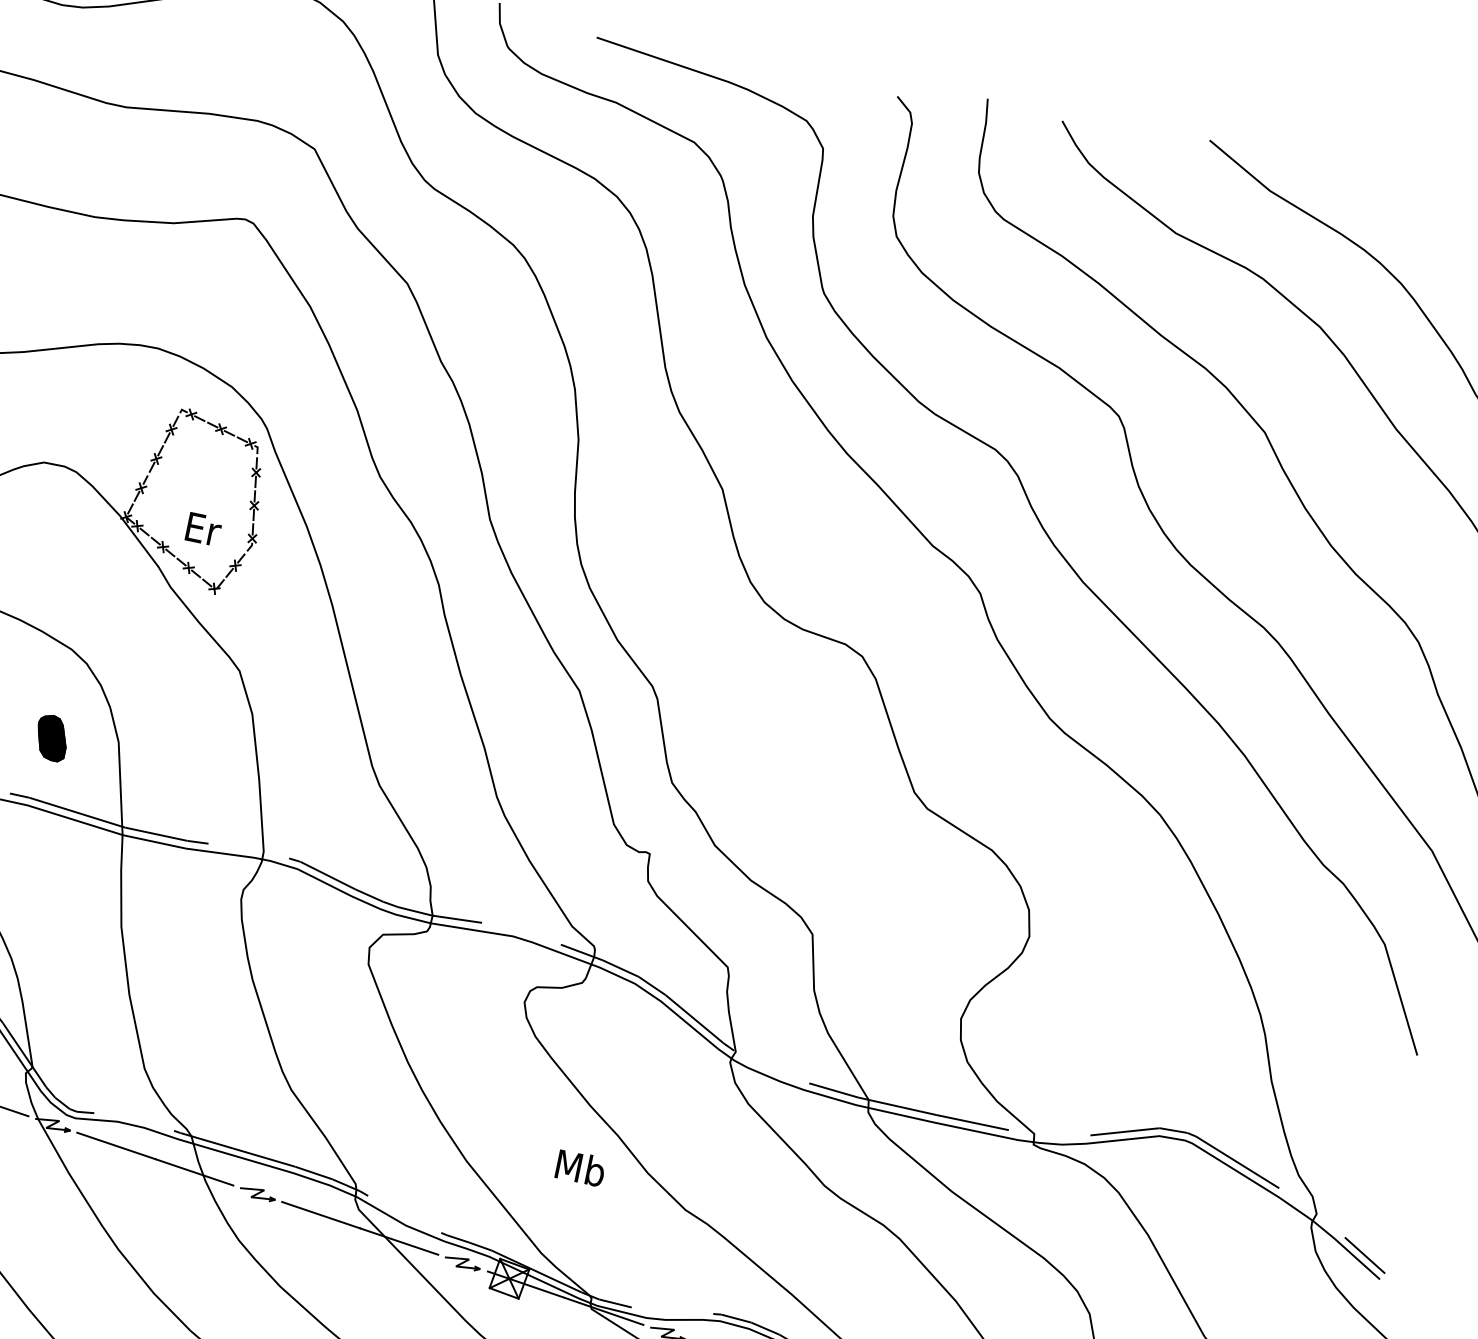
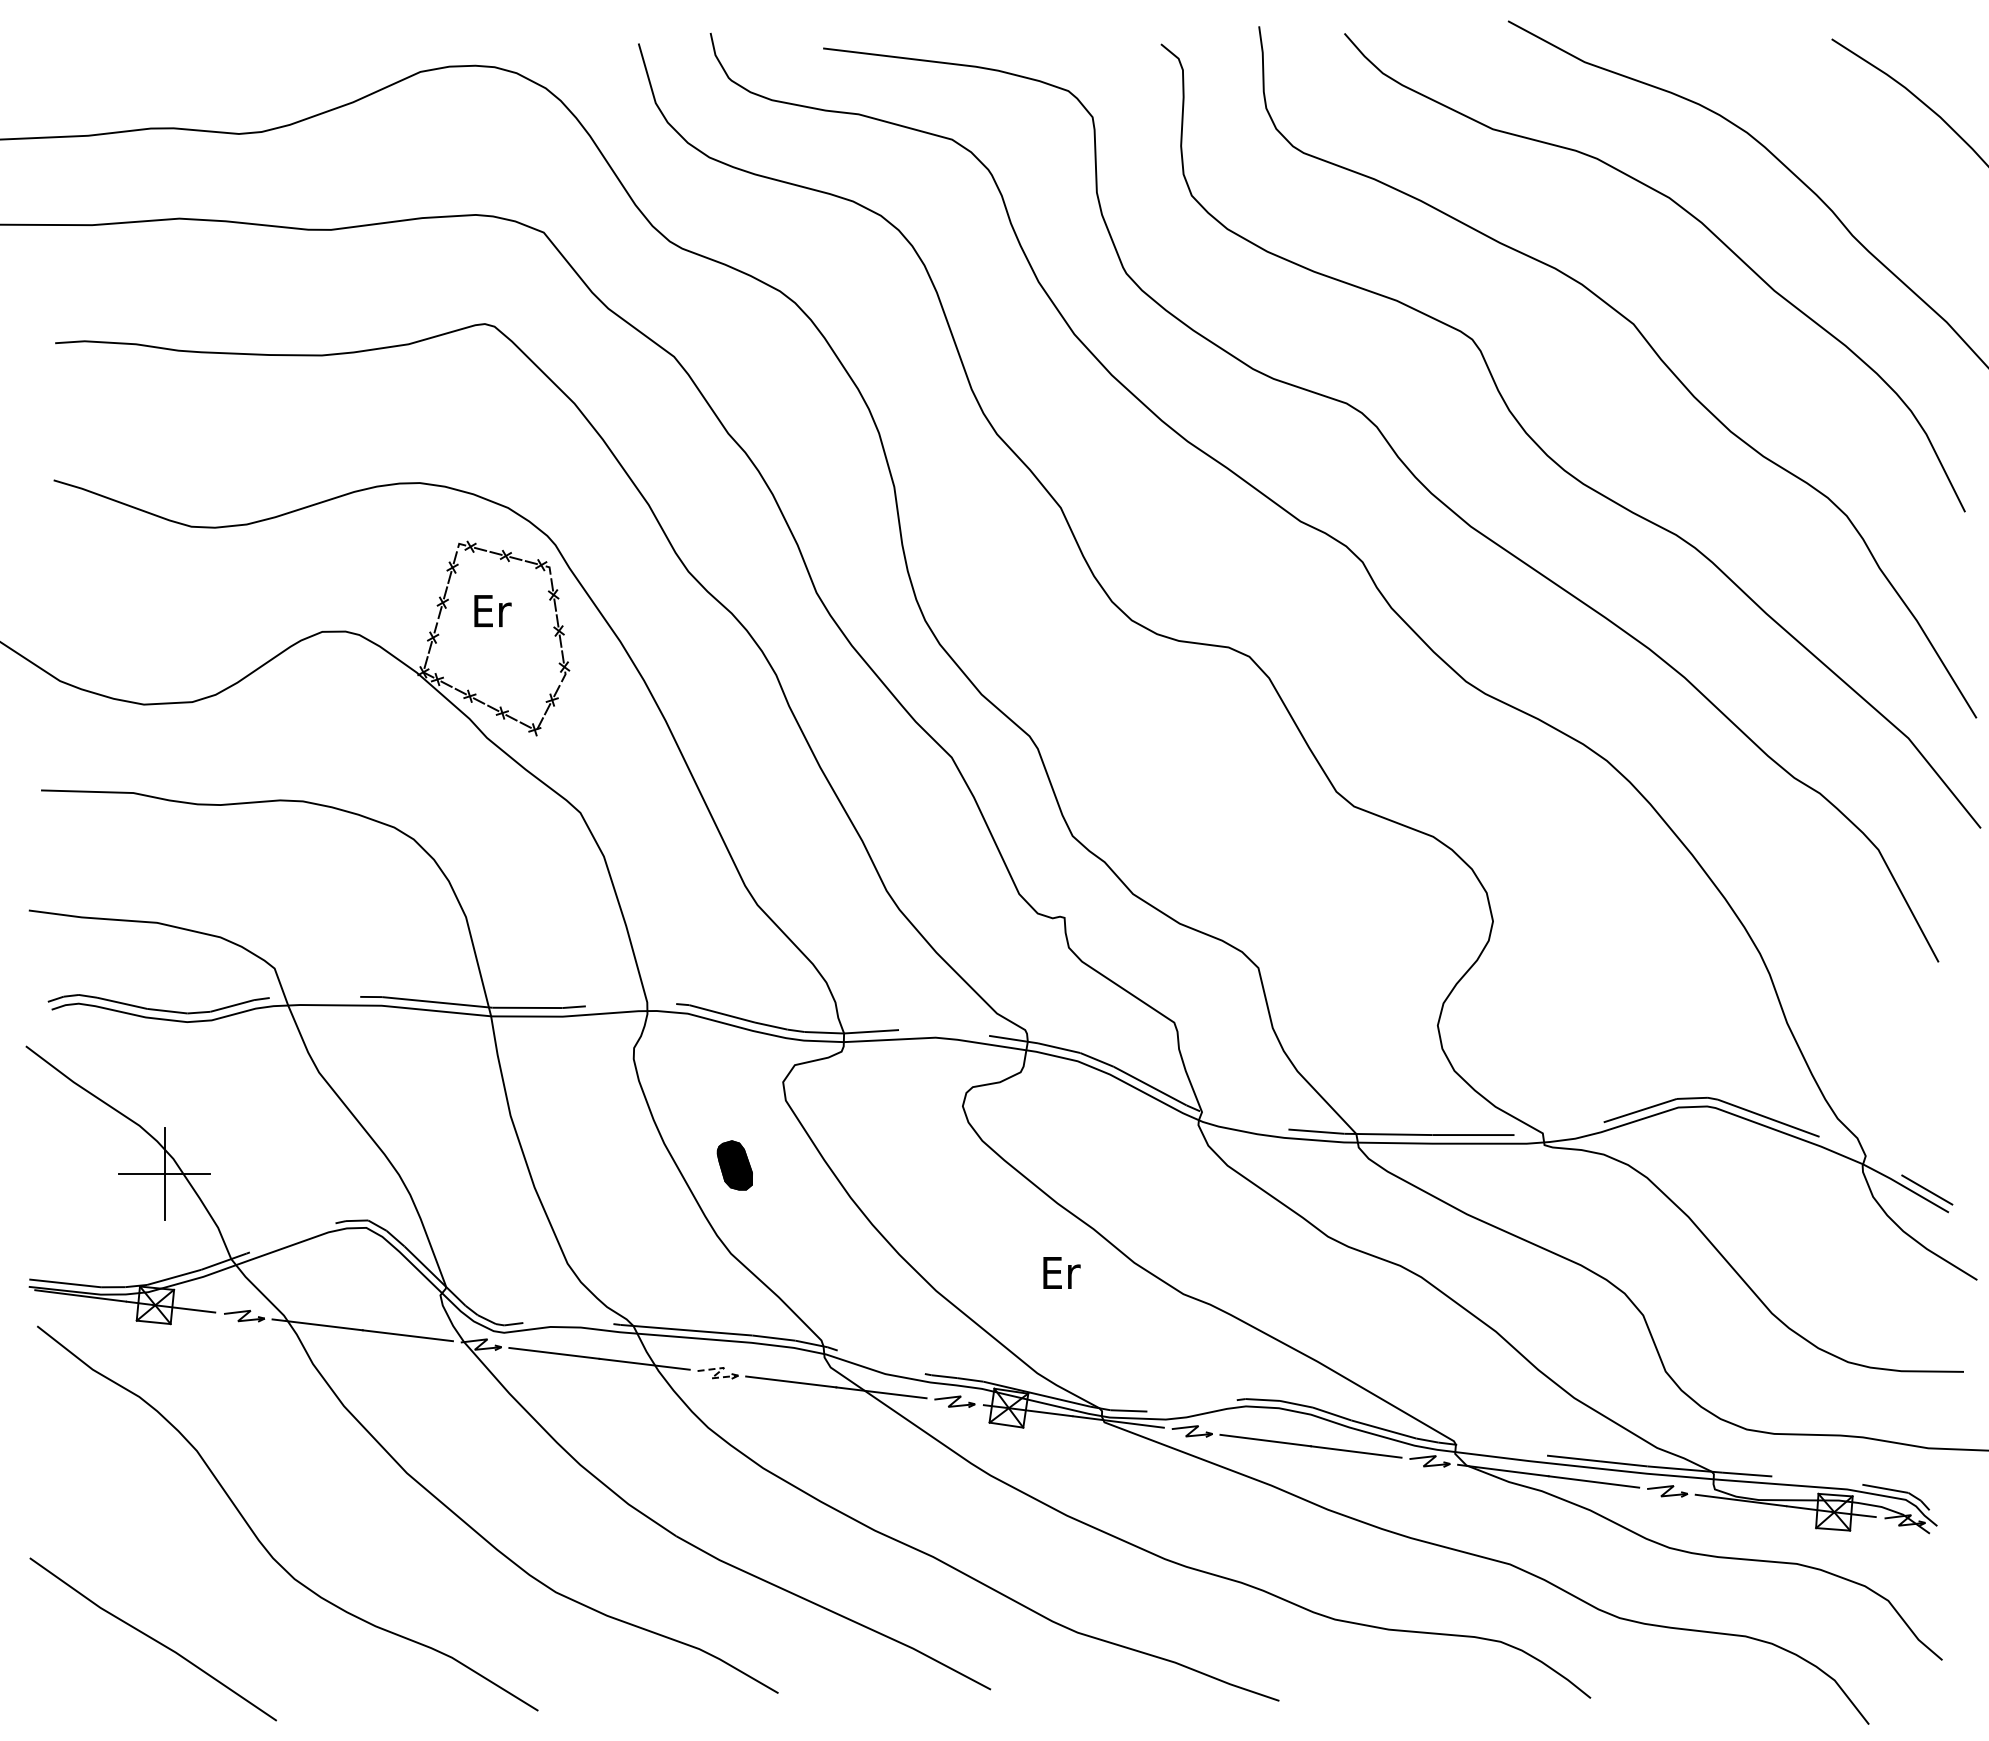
text: (203, 528) -> (492, 610), moved
part: (51, 737) -> (734, 1165), moved
text: (580, 1167) -> (1060, 1272), Mb -> Er
line: (257, 1194) -> (717, 1373), solid -> dashed

